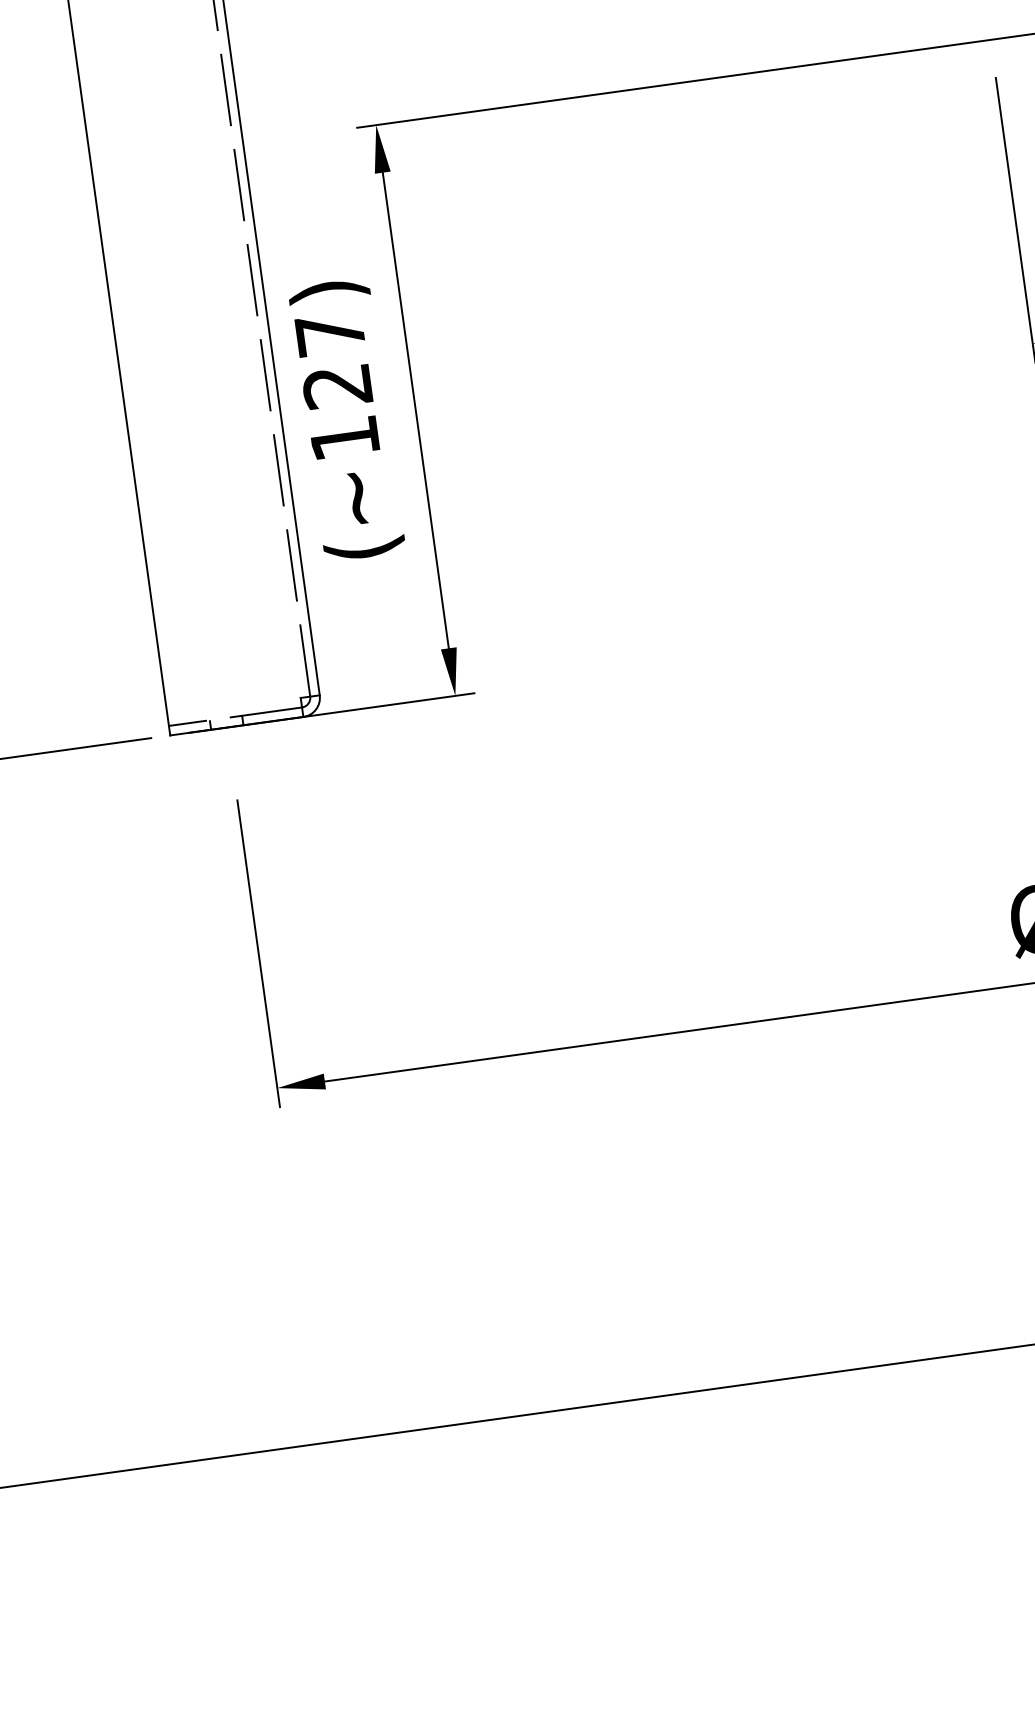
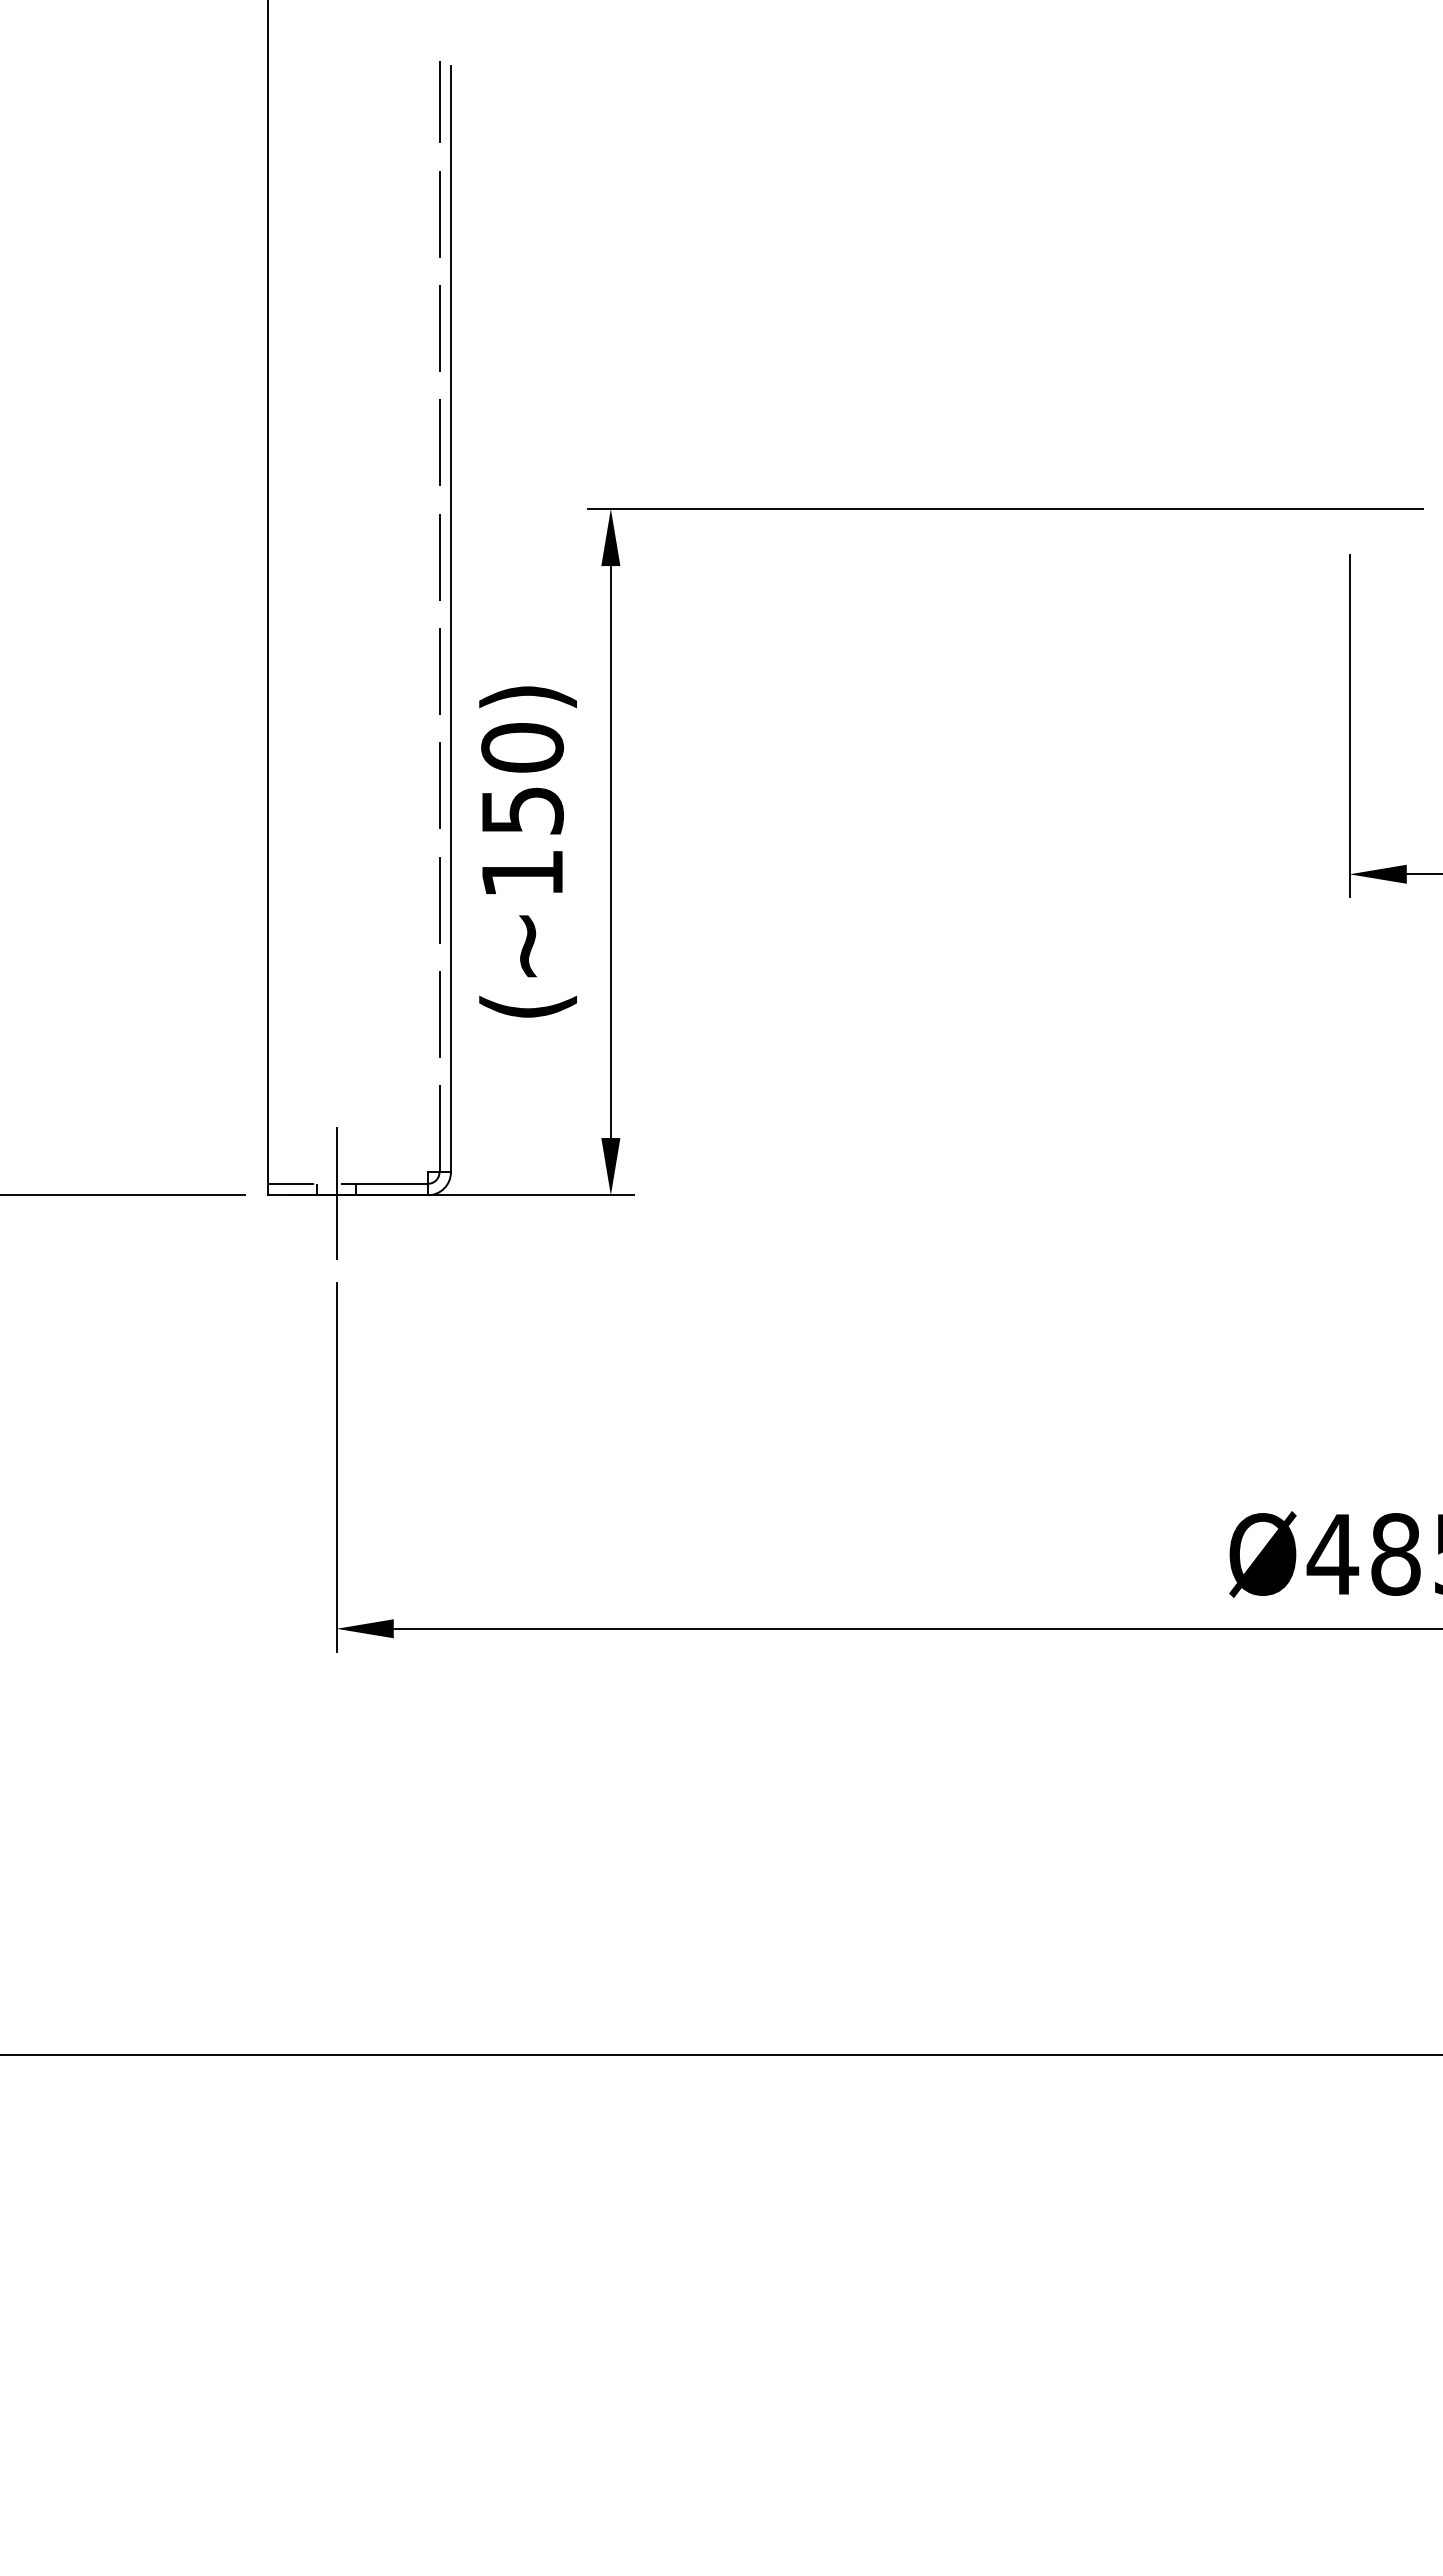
text: (333, 359) -> (522, 778), (~127) -> (~150)
line: (227, 726) -> (336, 1193), added

